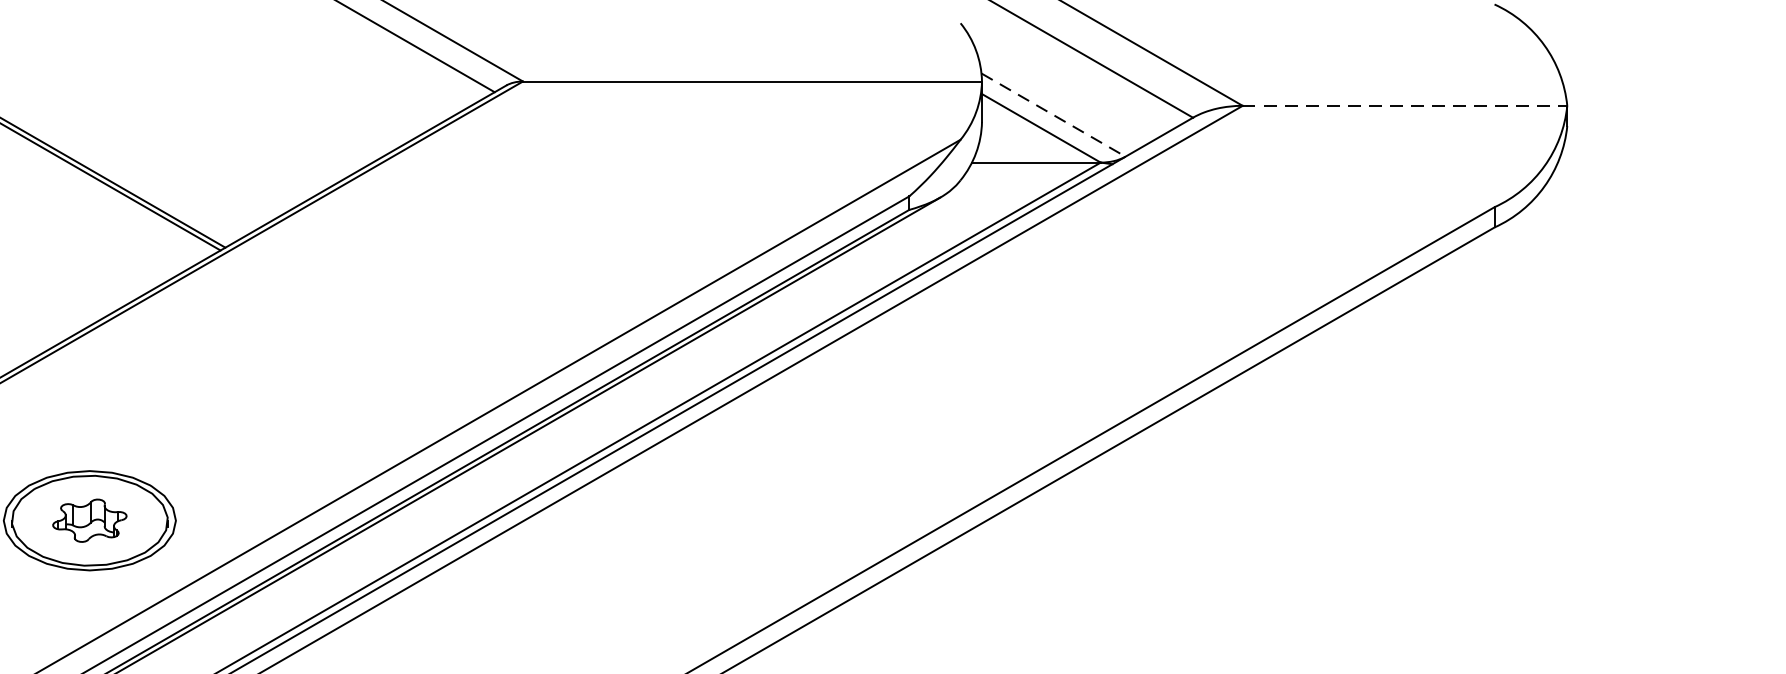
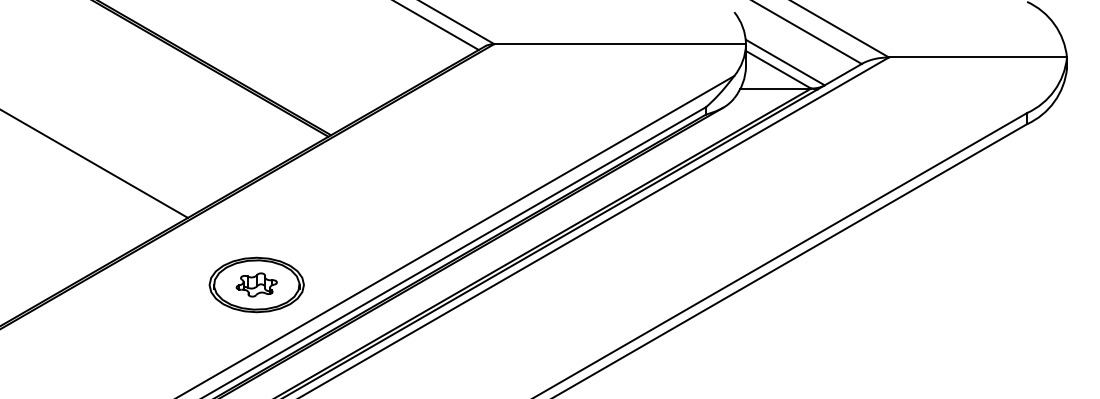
line: (1405, 105) -> (978, 57), dashed -> solid
line: (1053, 115) -> (785, 62), dashed -> solid

